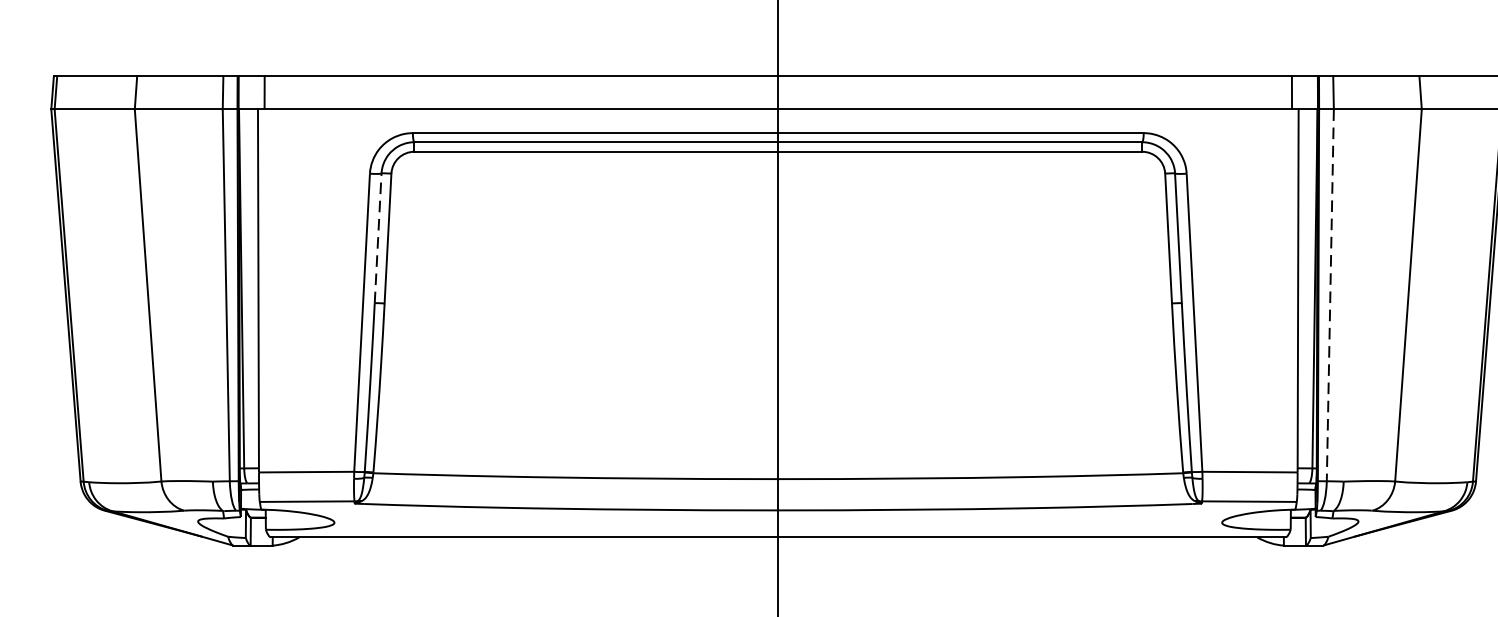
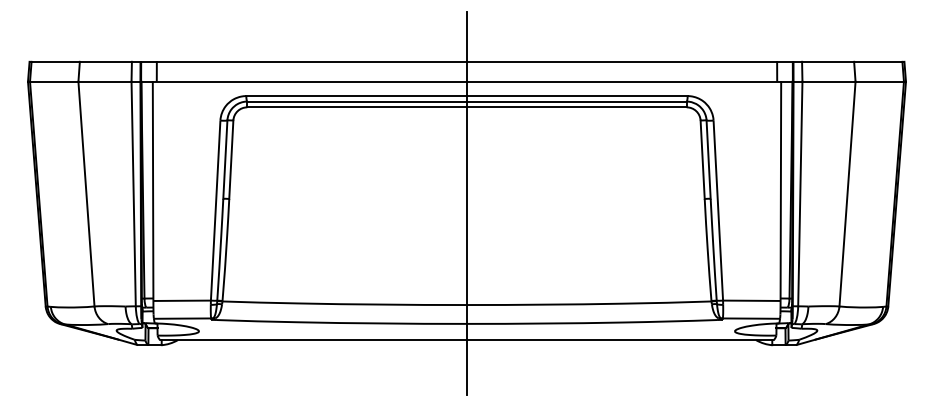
line: (378, 238) -> (225, 159), dashed -> solid
line: (1330, 296) -> (800, 194), dashed -> solid

